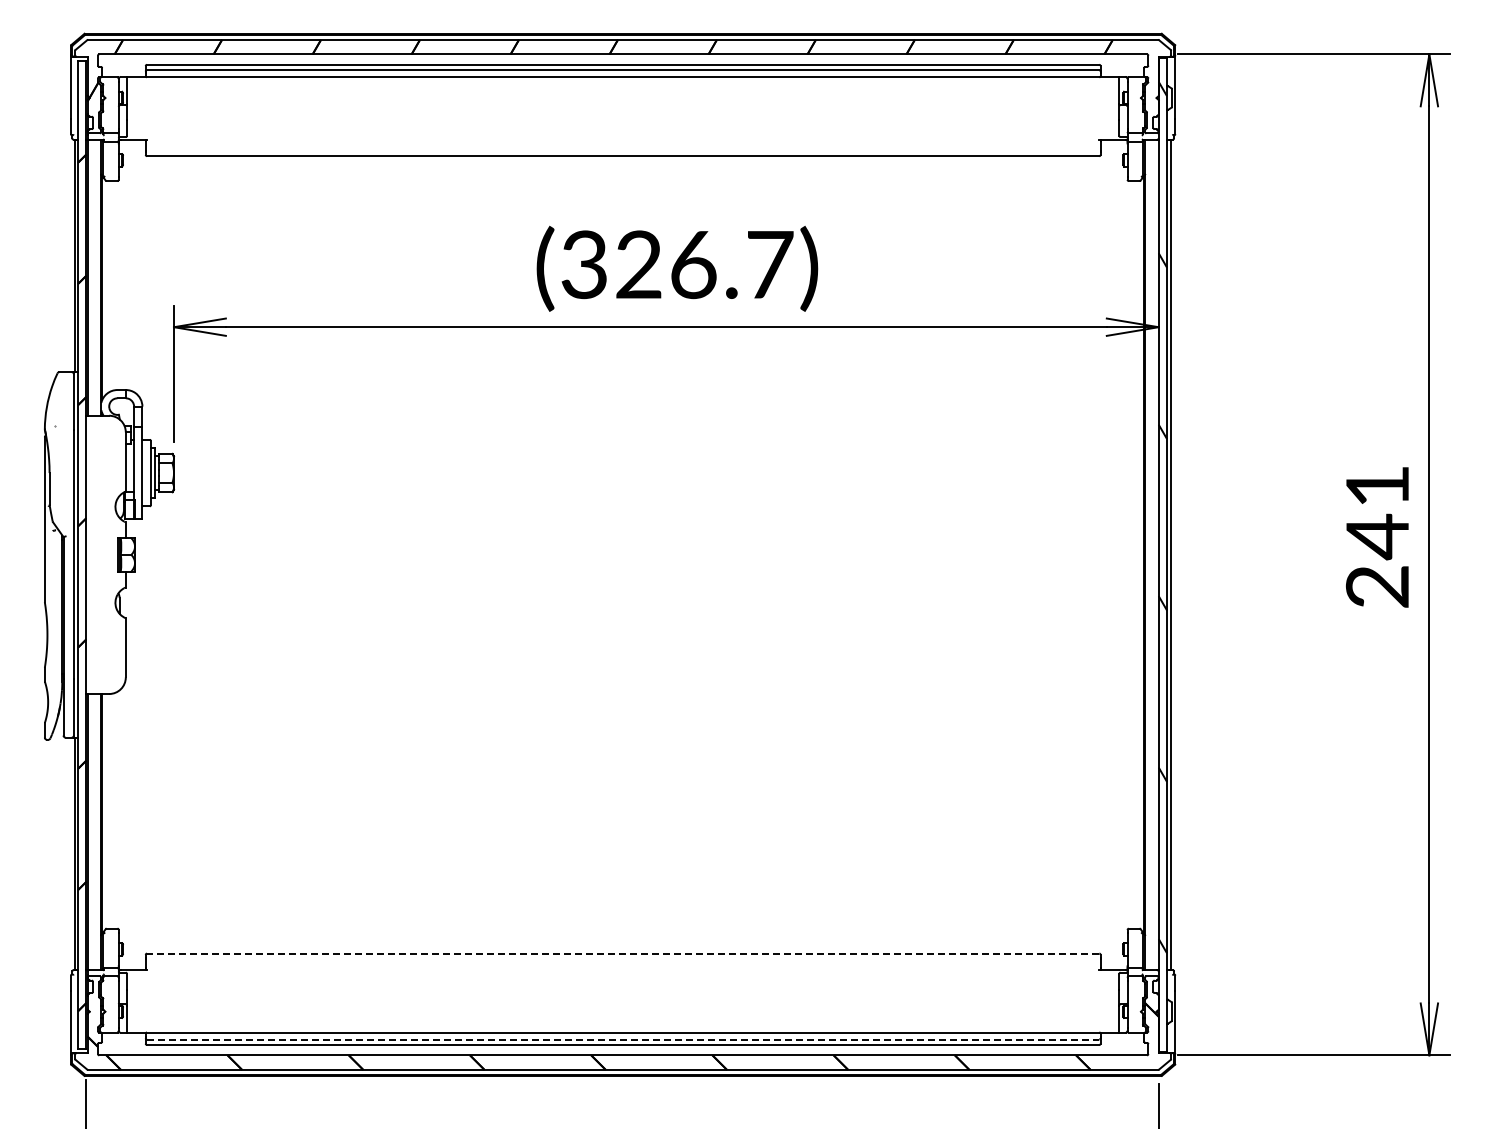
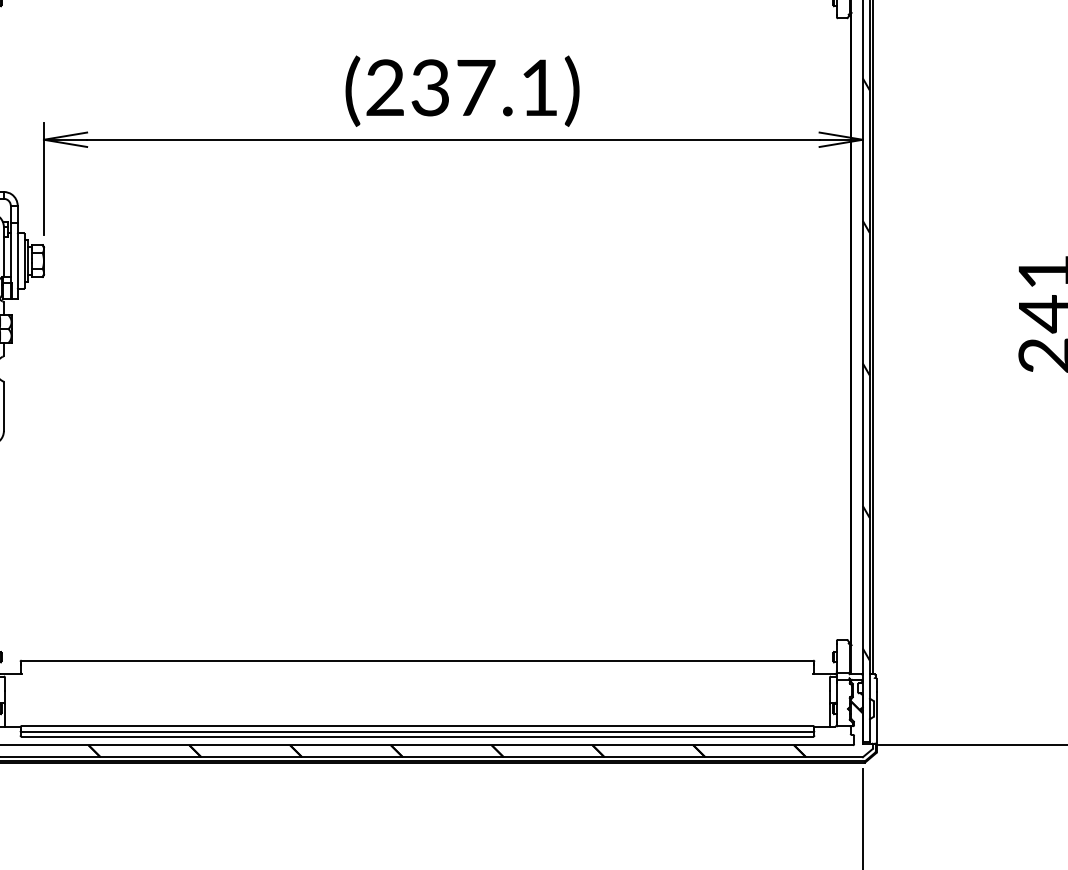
text: (677, 265) -> (462, 88), (326.7) -> (237.1)
line: (622, 953) -> (416, 660), dashed -> solid
line: (623, 1039) -> (417, 732), dashed -> solid

